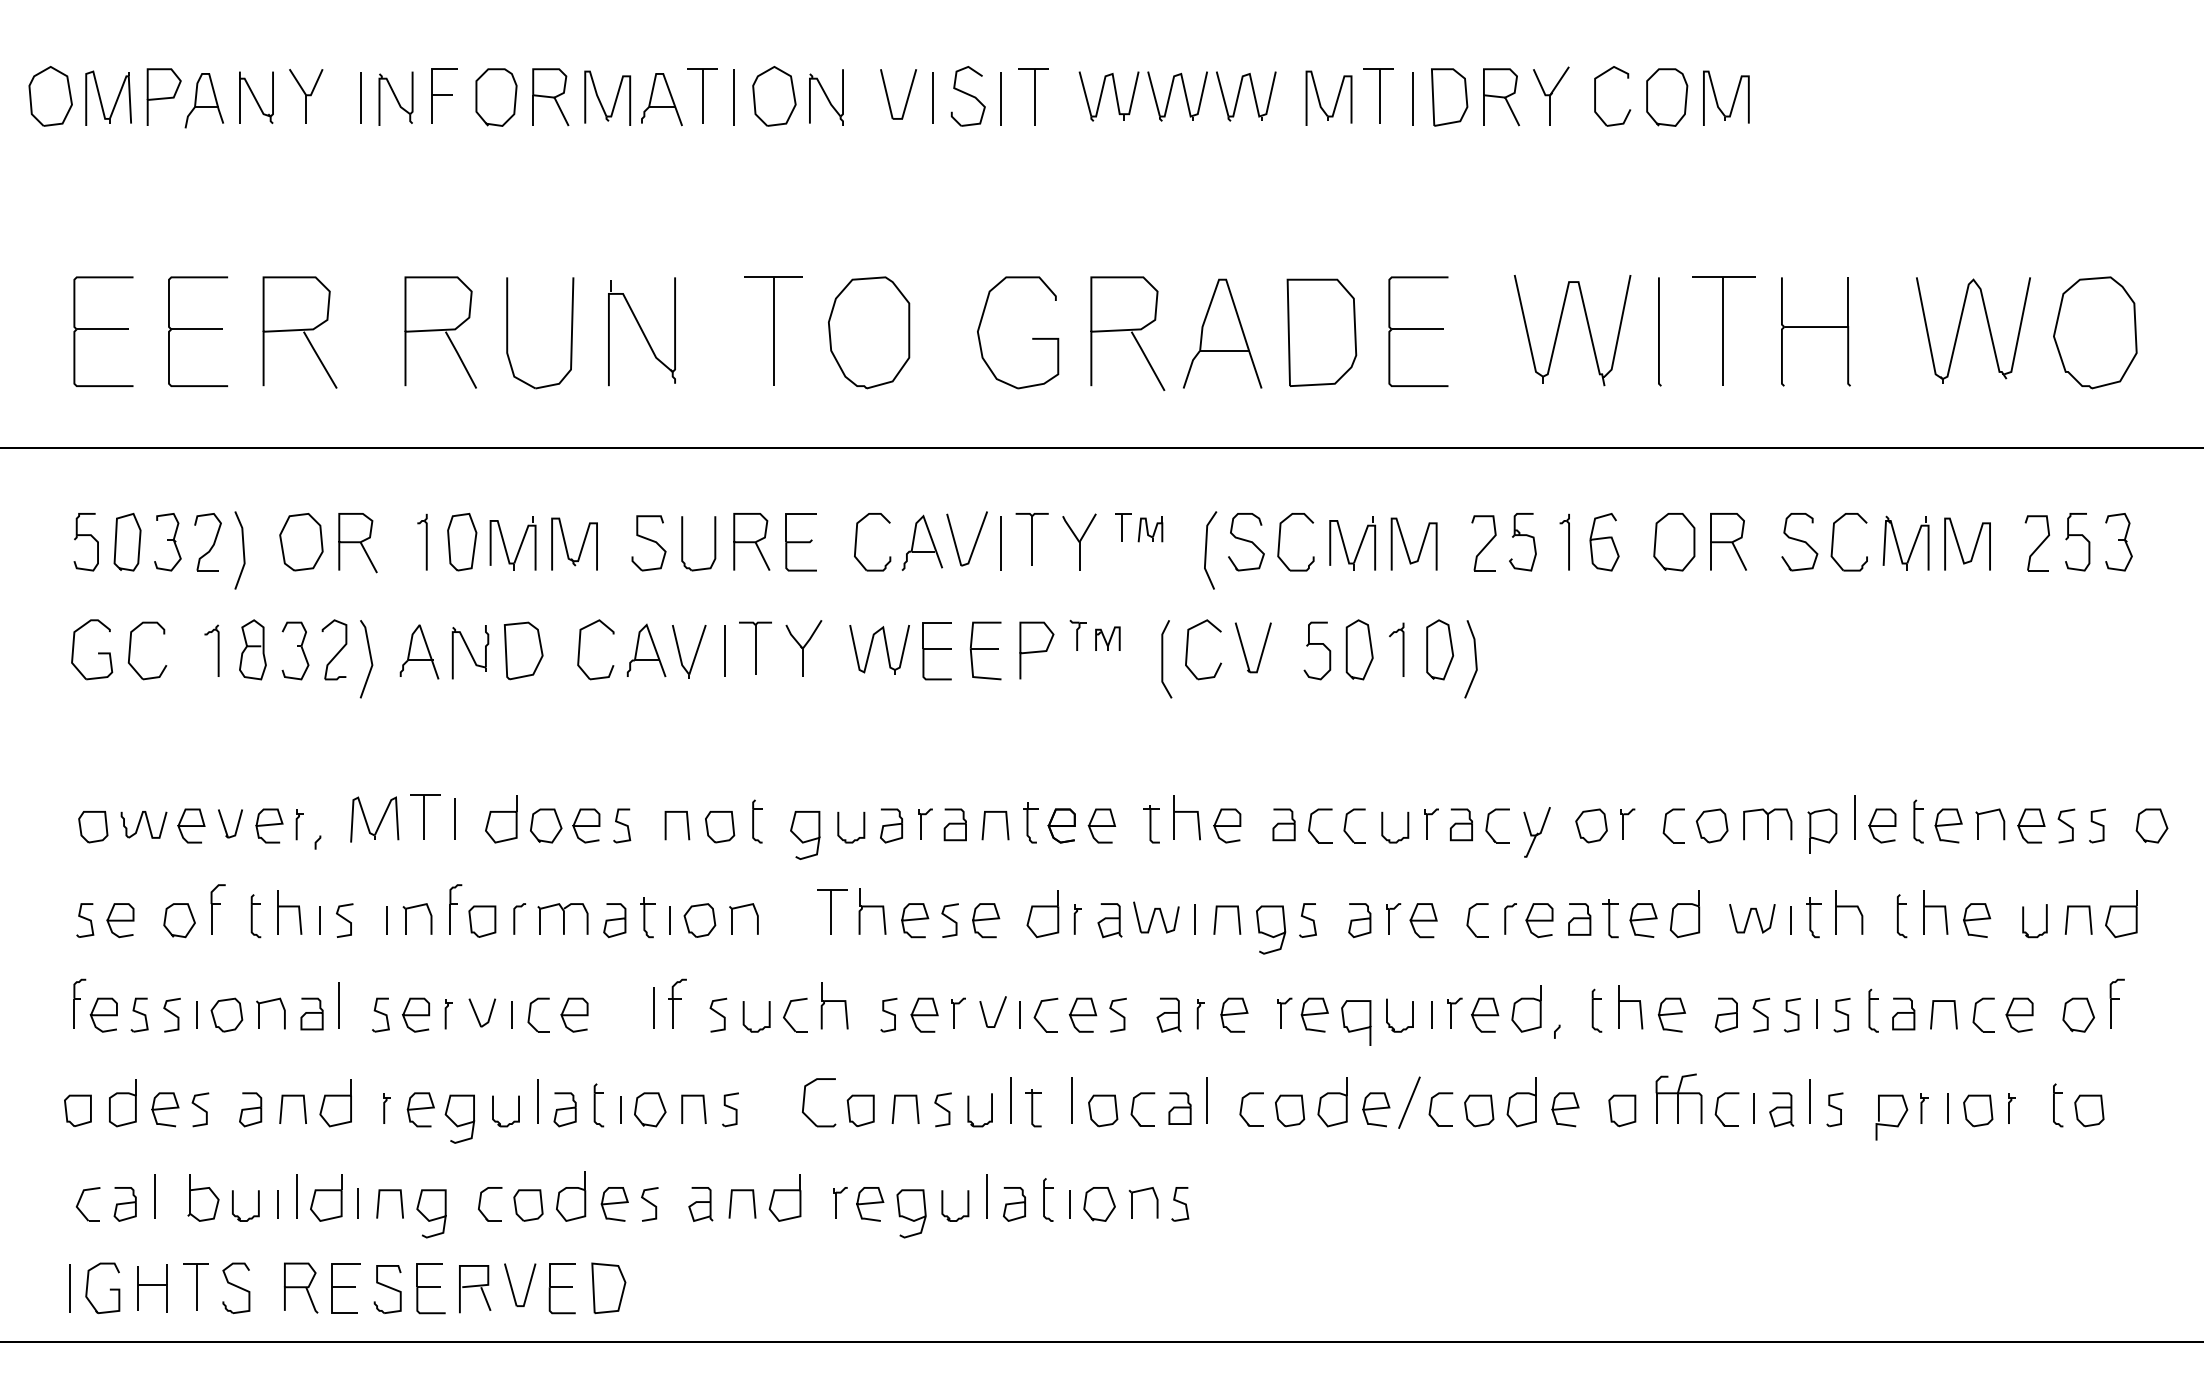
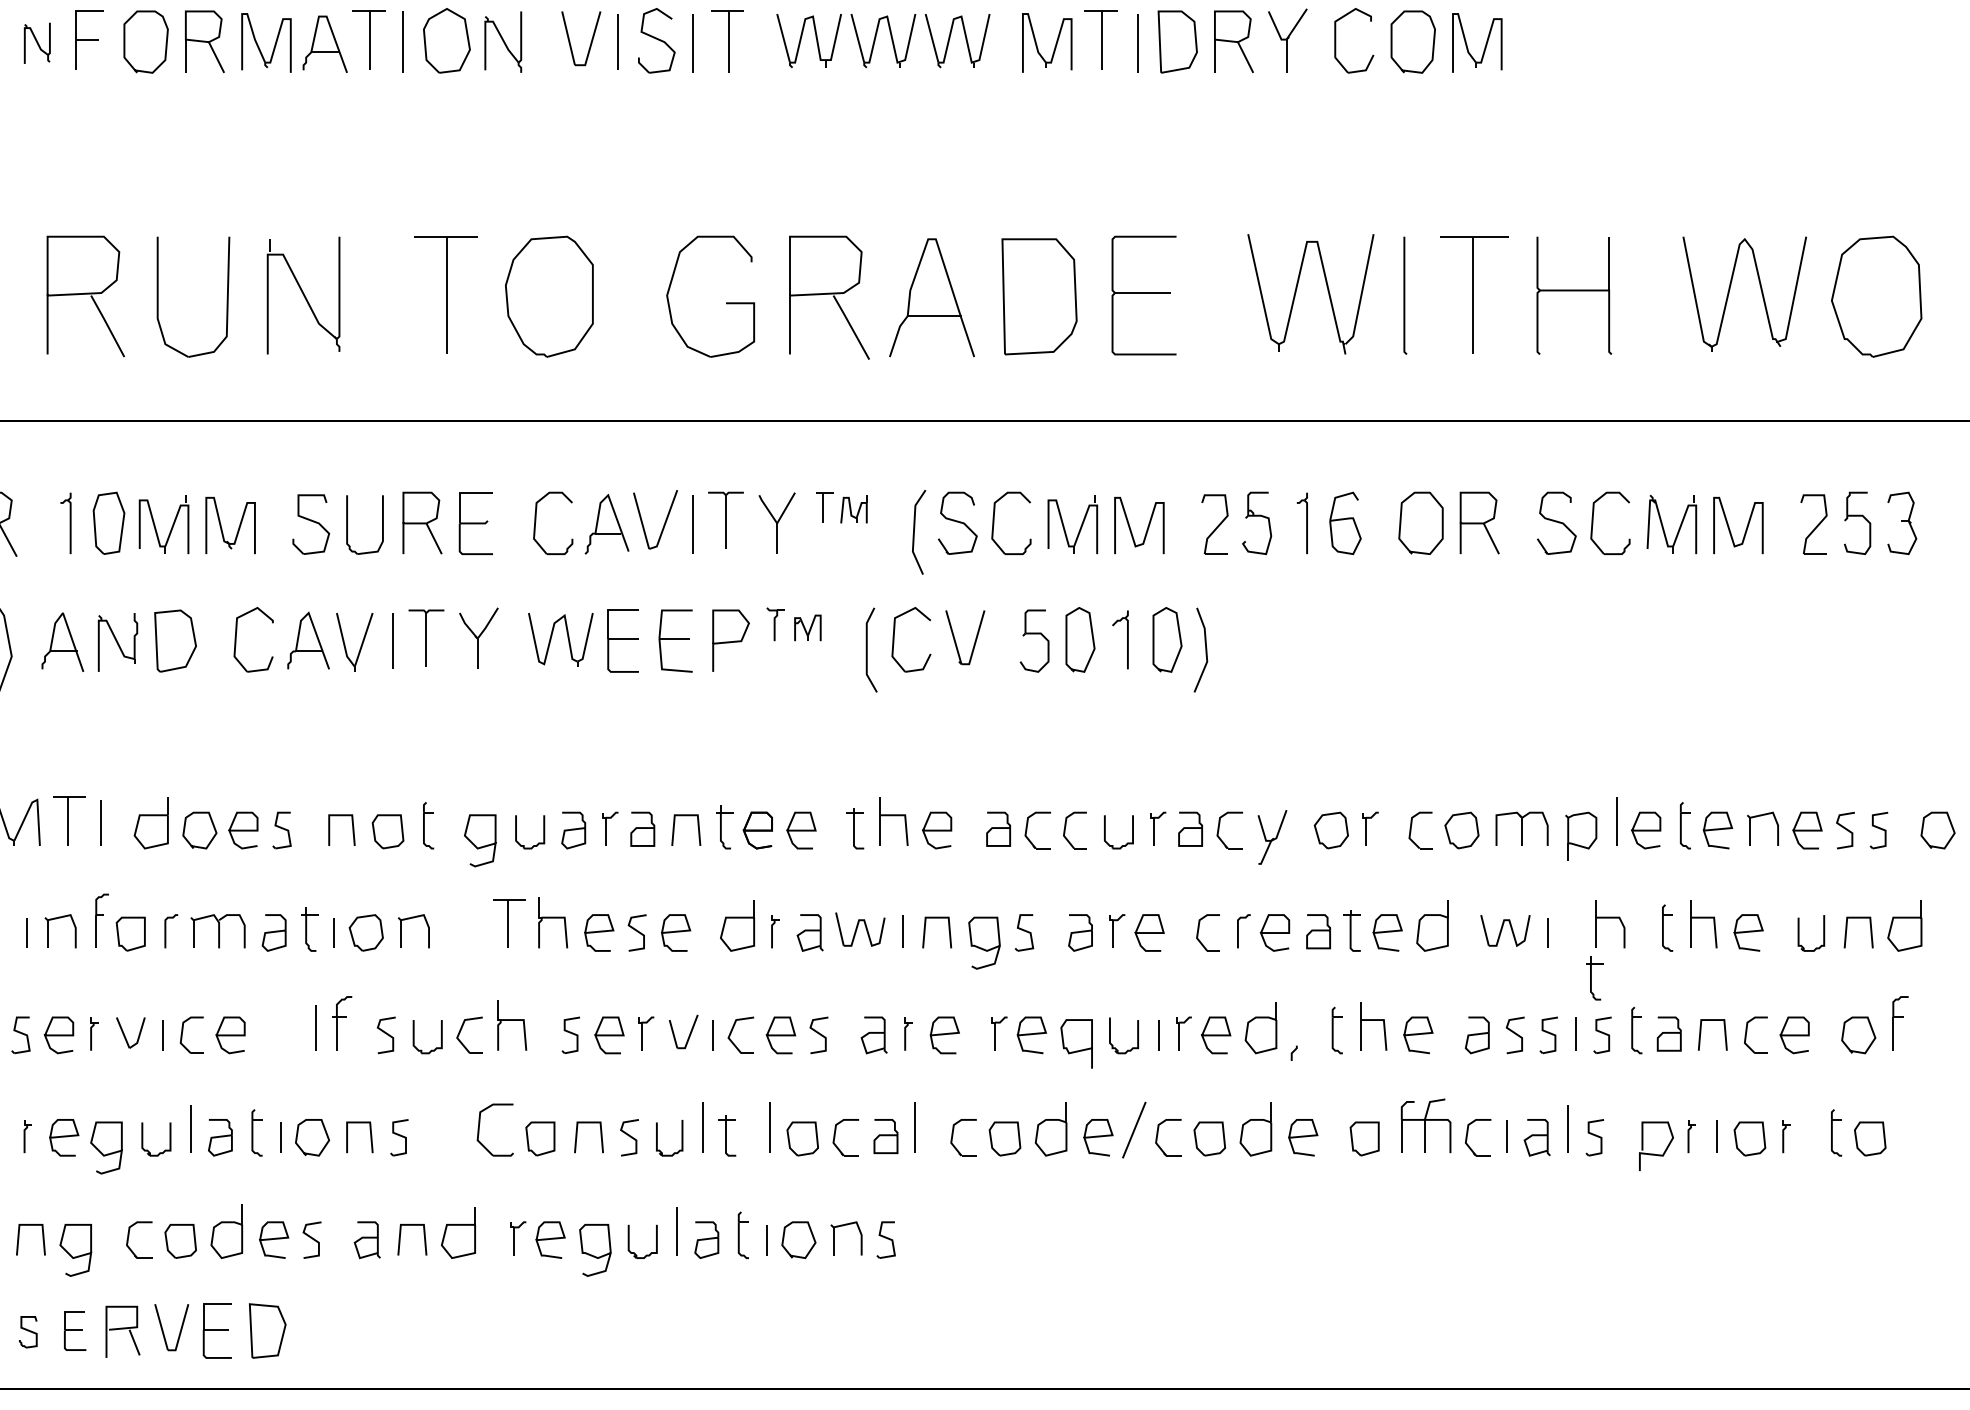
part: (395, 98) -> (36, 43), size x0.7
part: (1813, 917) -> (1594, 978), moved
part: (430, 1288) -> (74, 1331), size x0.7
part: (387, 1289) -> (28, 1332), size x0.6

